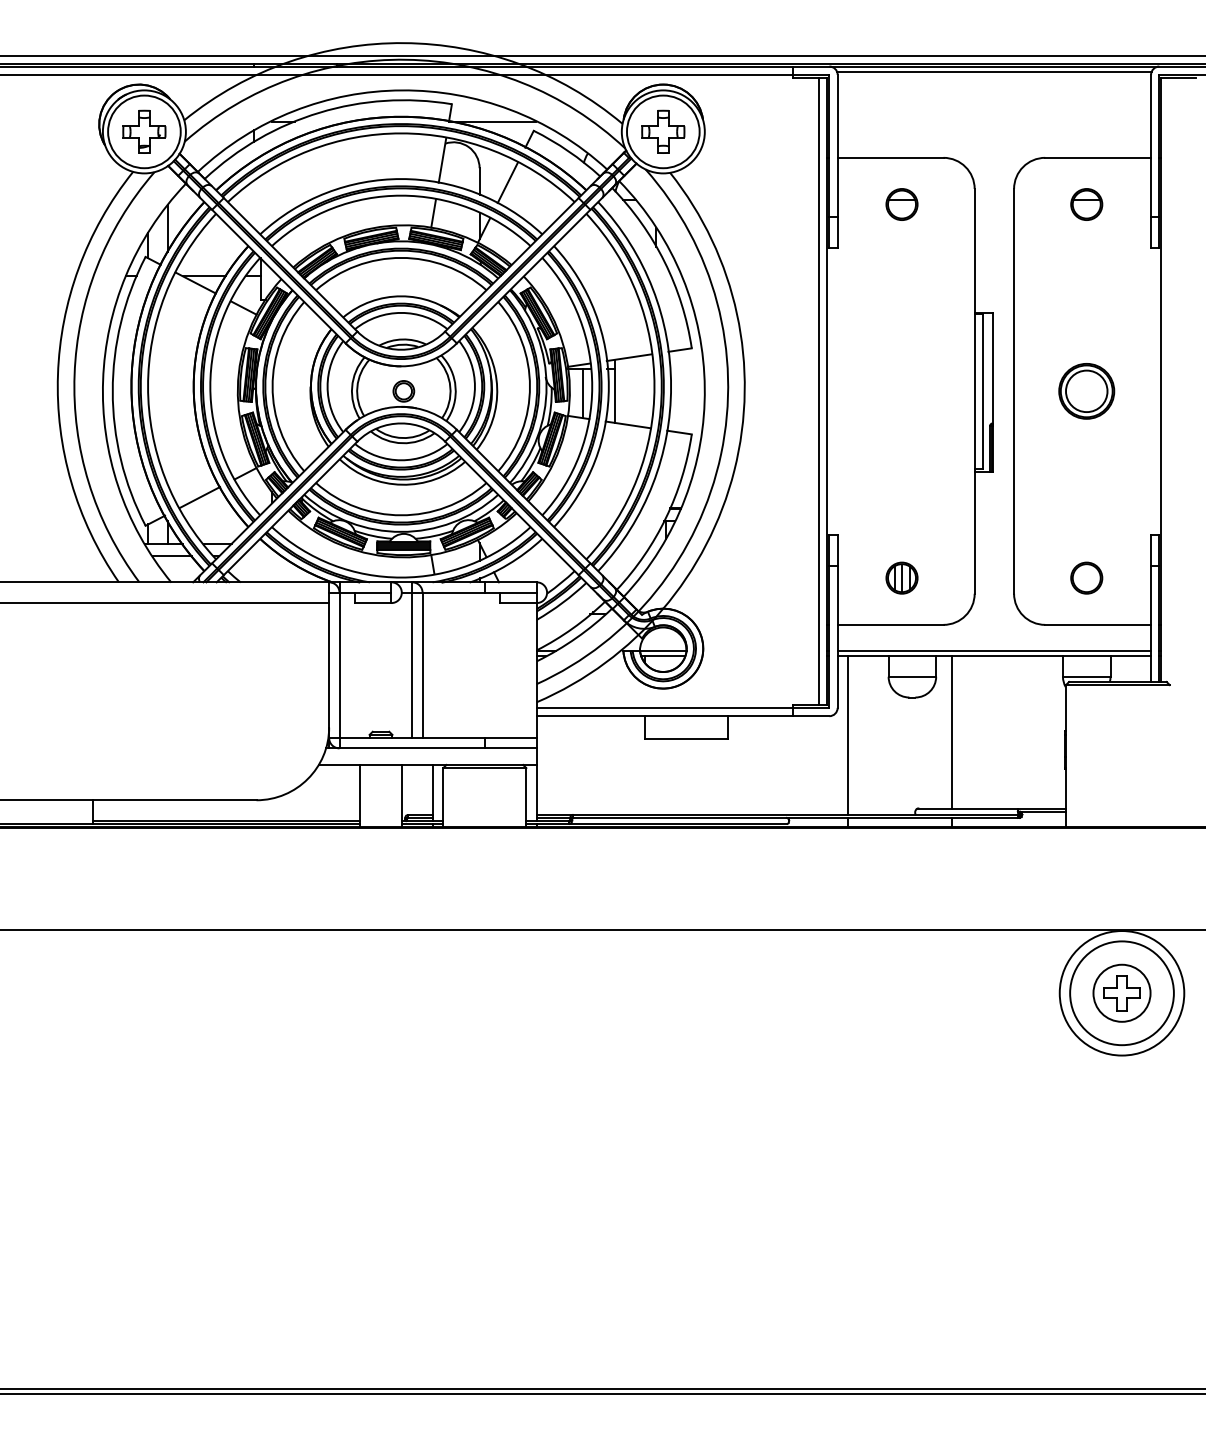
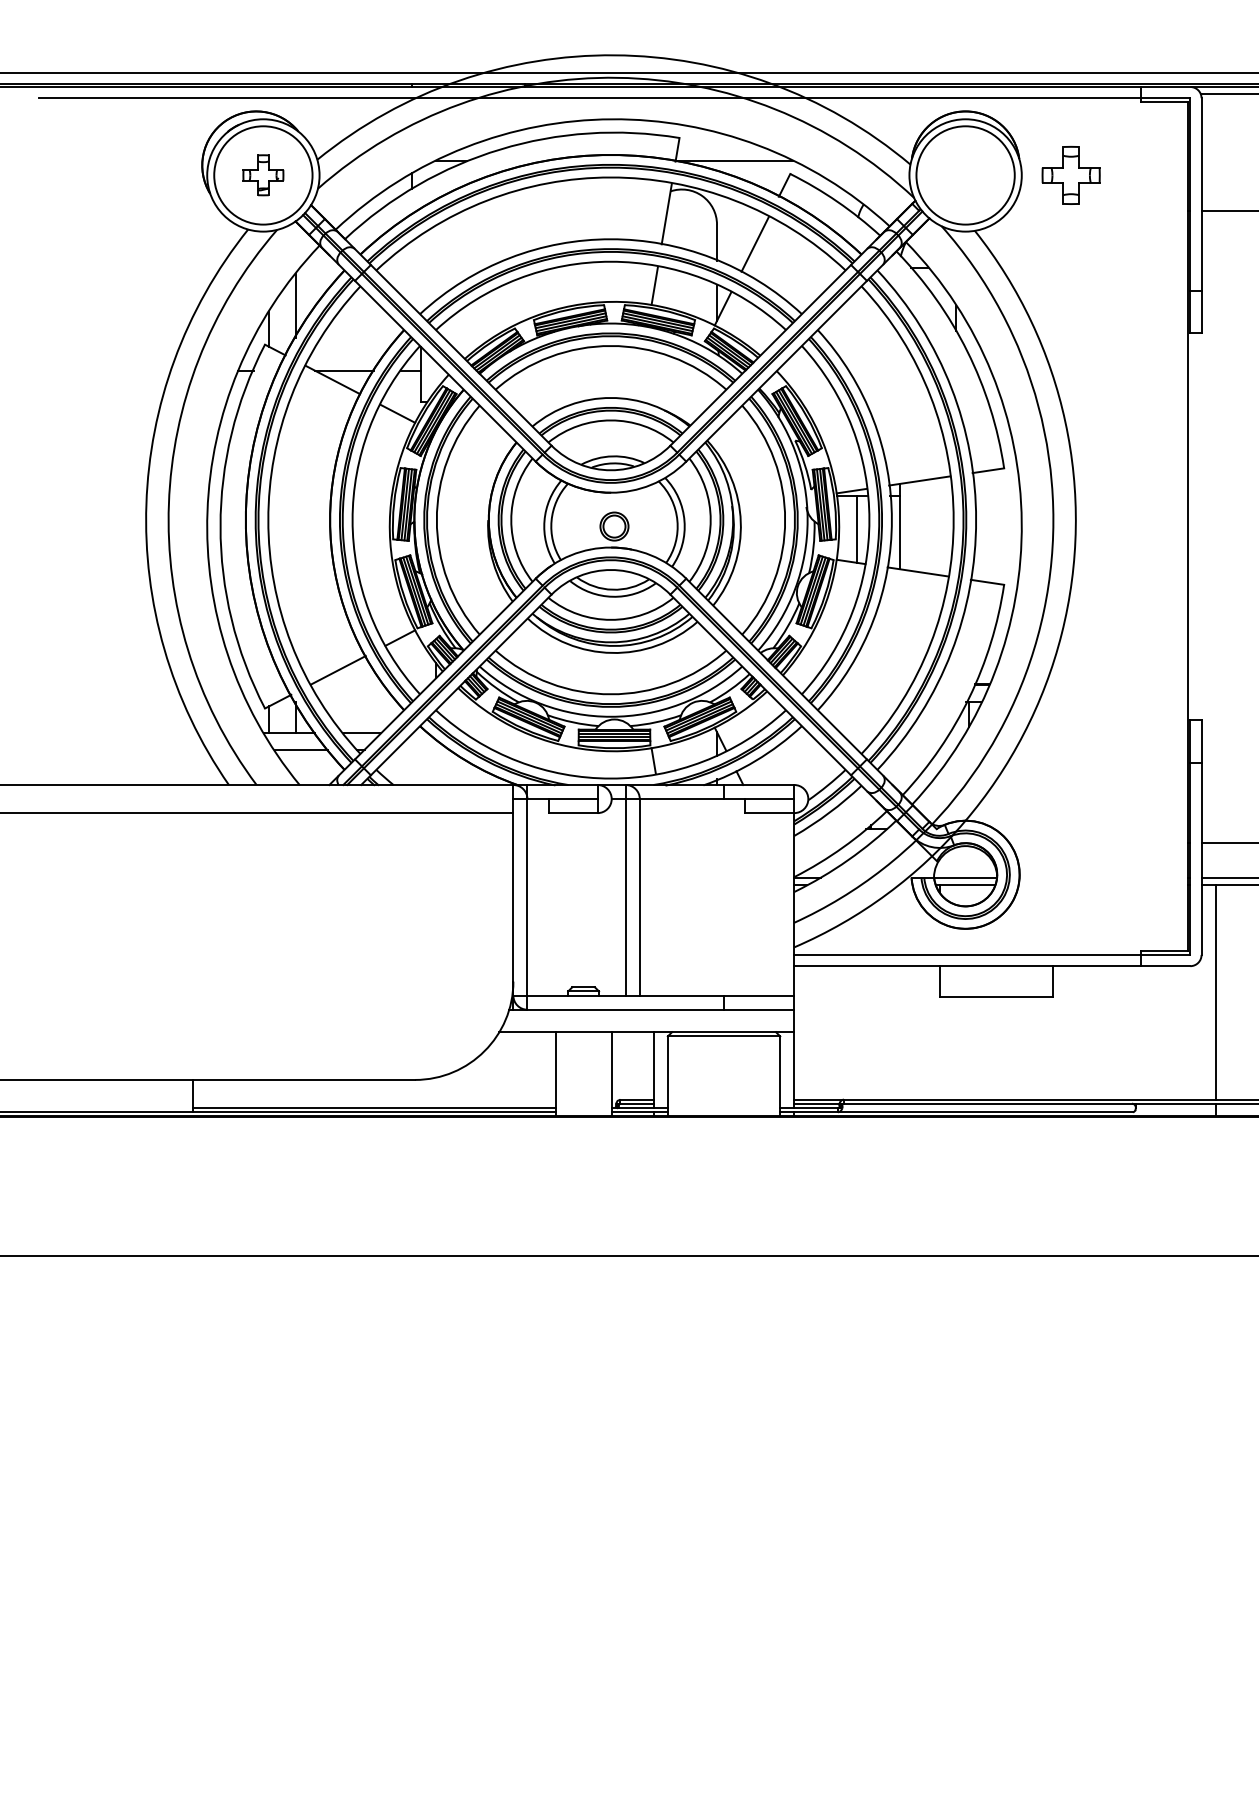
part: (144, 131) -> (263, 174), size x0.7
part: (663, 131) -> (1071, 174), moved
line: (818, 390) -> (1175, 525), removed

